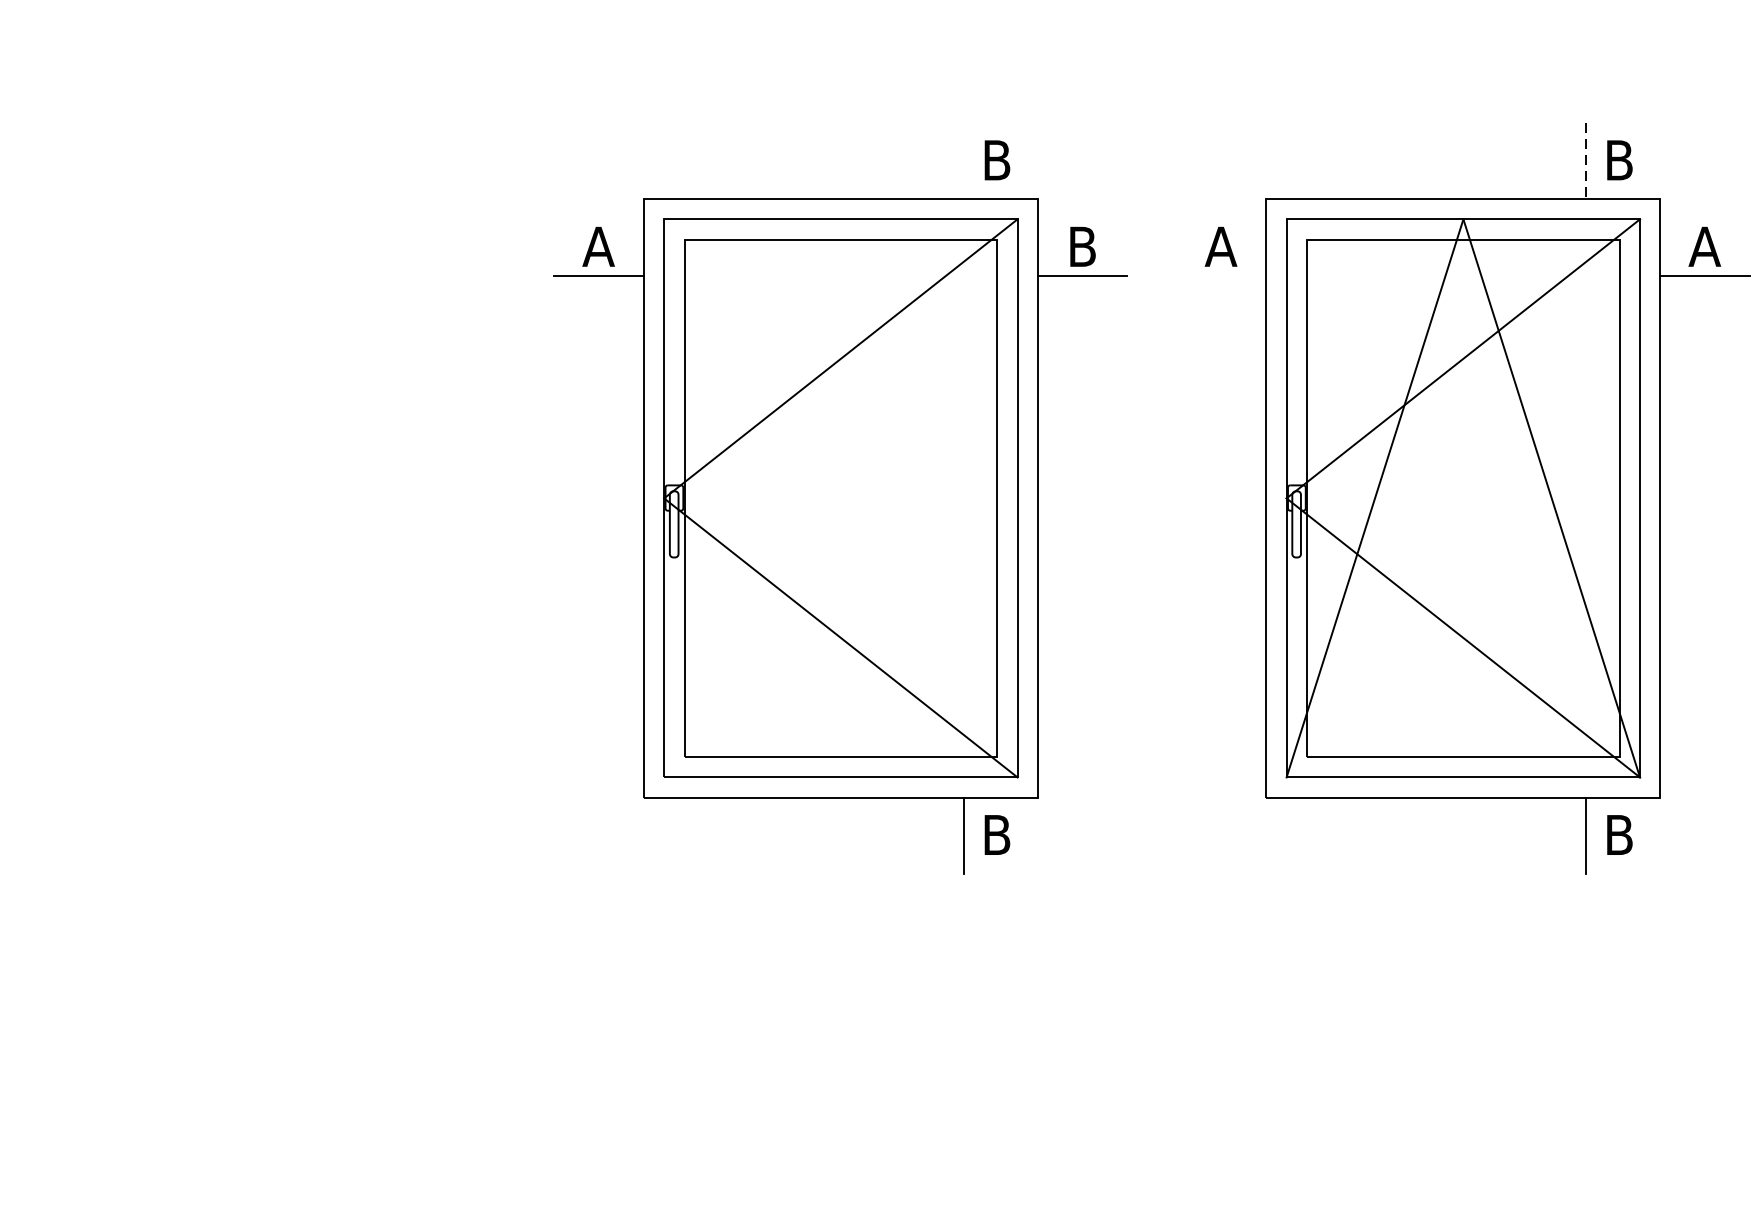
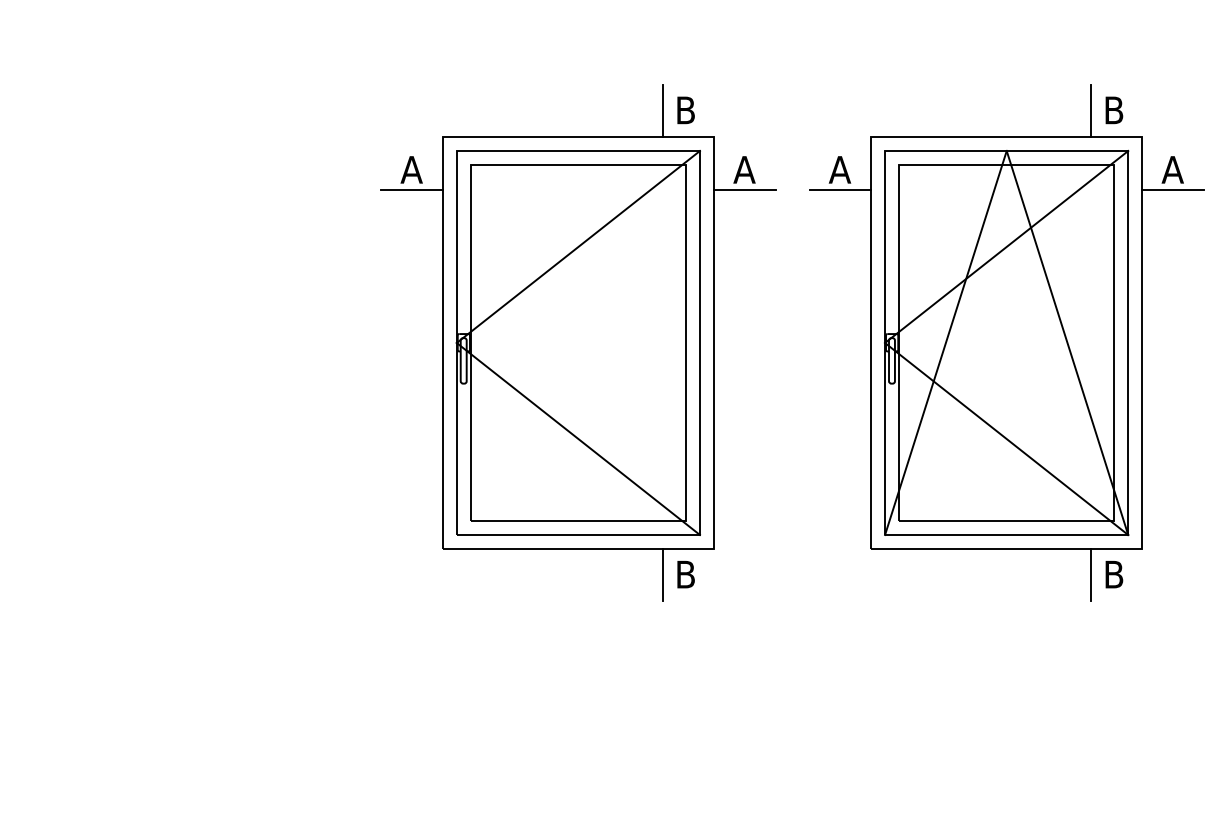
line: (963, 160) -> (662, 110), added
line: (1586, 161) -> (1091, 111), dashed -> solid
text: (1082, 246) -> (744, 169), B -> A
line: (1221, 276) -> (840, 190), added

